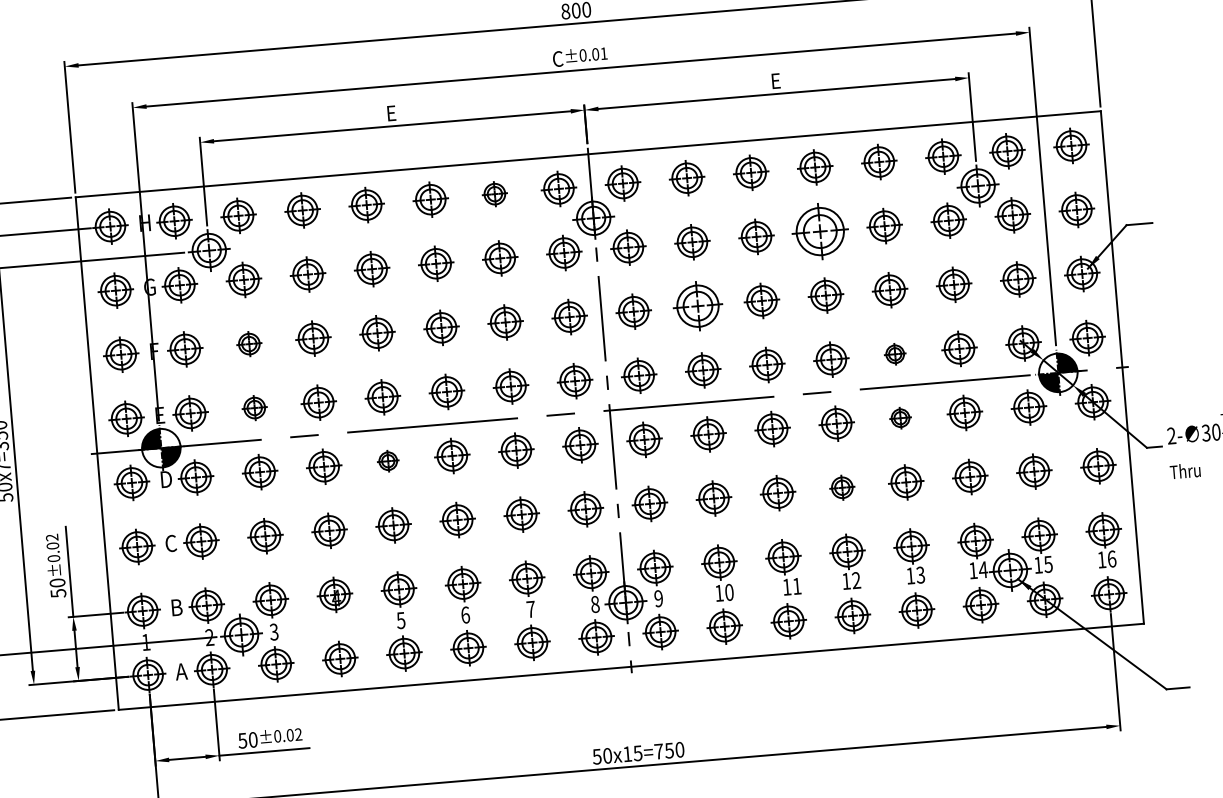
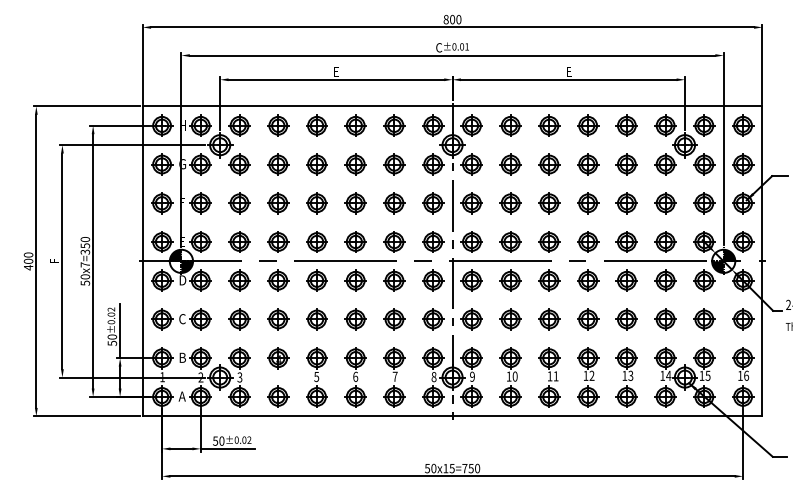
part: (494, 193) -> (394, 125), size x1.43
part: (821, 231) -> (588, 164), size x0.62
part: (697, 306) -> (510, 203), size x0.71
part: (249, 344) -> (239, 203), size x1.43
part: (894, 353) -> (626, 241), size x1.67
part: (254, 407) -> (239, 241), size x1.43
part: (900, 418) -> (626, 280), size x1.67
part: (387, 461) -> (316, 280), size x1.67
part: (842, 487) -> (588, 319), size x1.43

